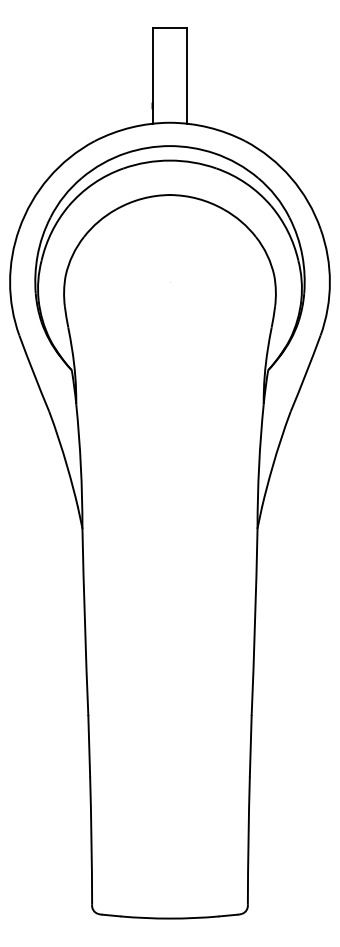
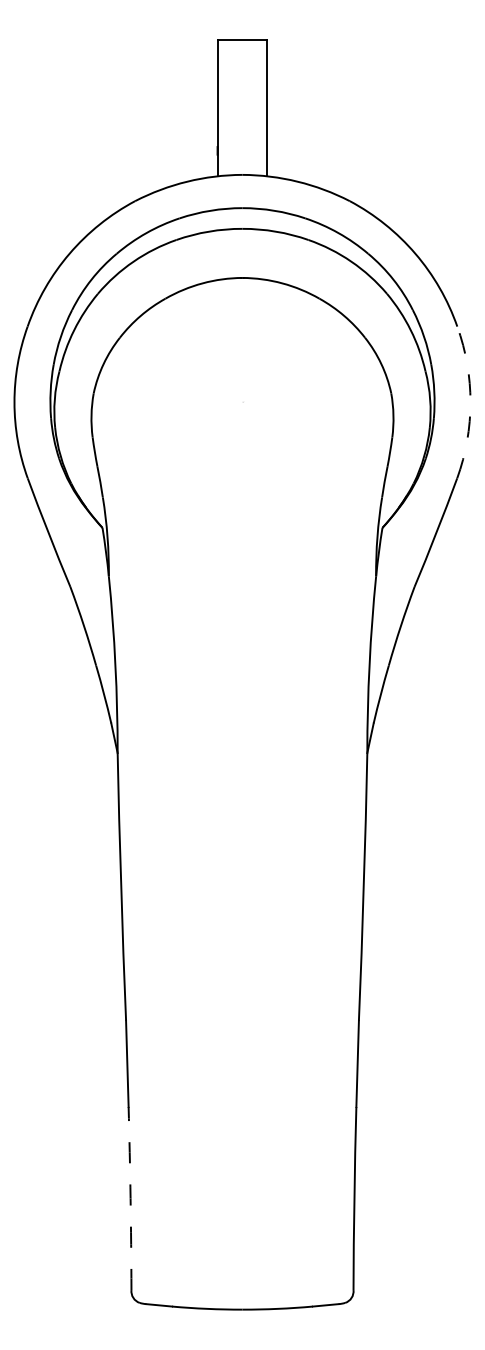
arc: (329, 282) -> (469, 402), solid -> dashed
arc: (91, 840) -> (130, 1198), solid -> dashed

